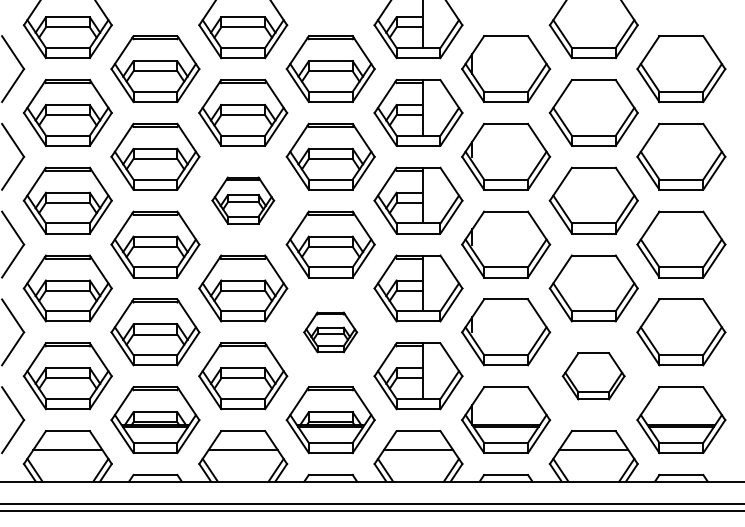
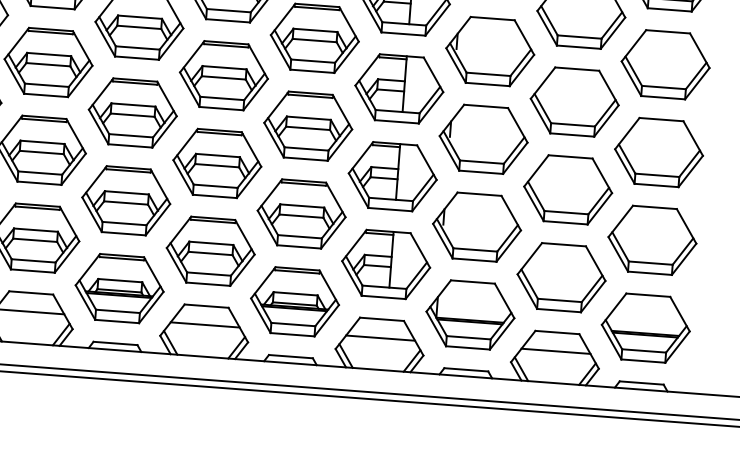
part: (243, 200) -> (224, 75), size x1.43
part: (330, 332) -> (301, 214), size x1.67
part: (593, 376) -> (561, 277), size x1.43

